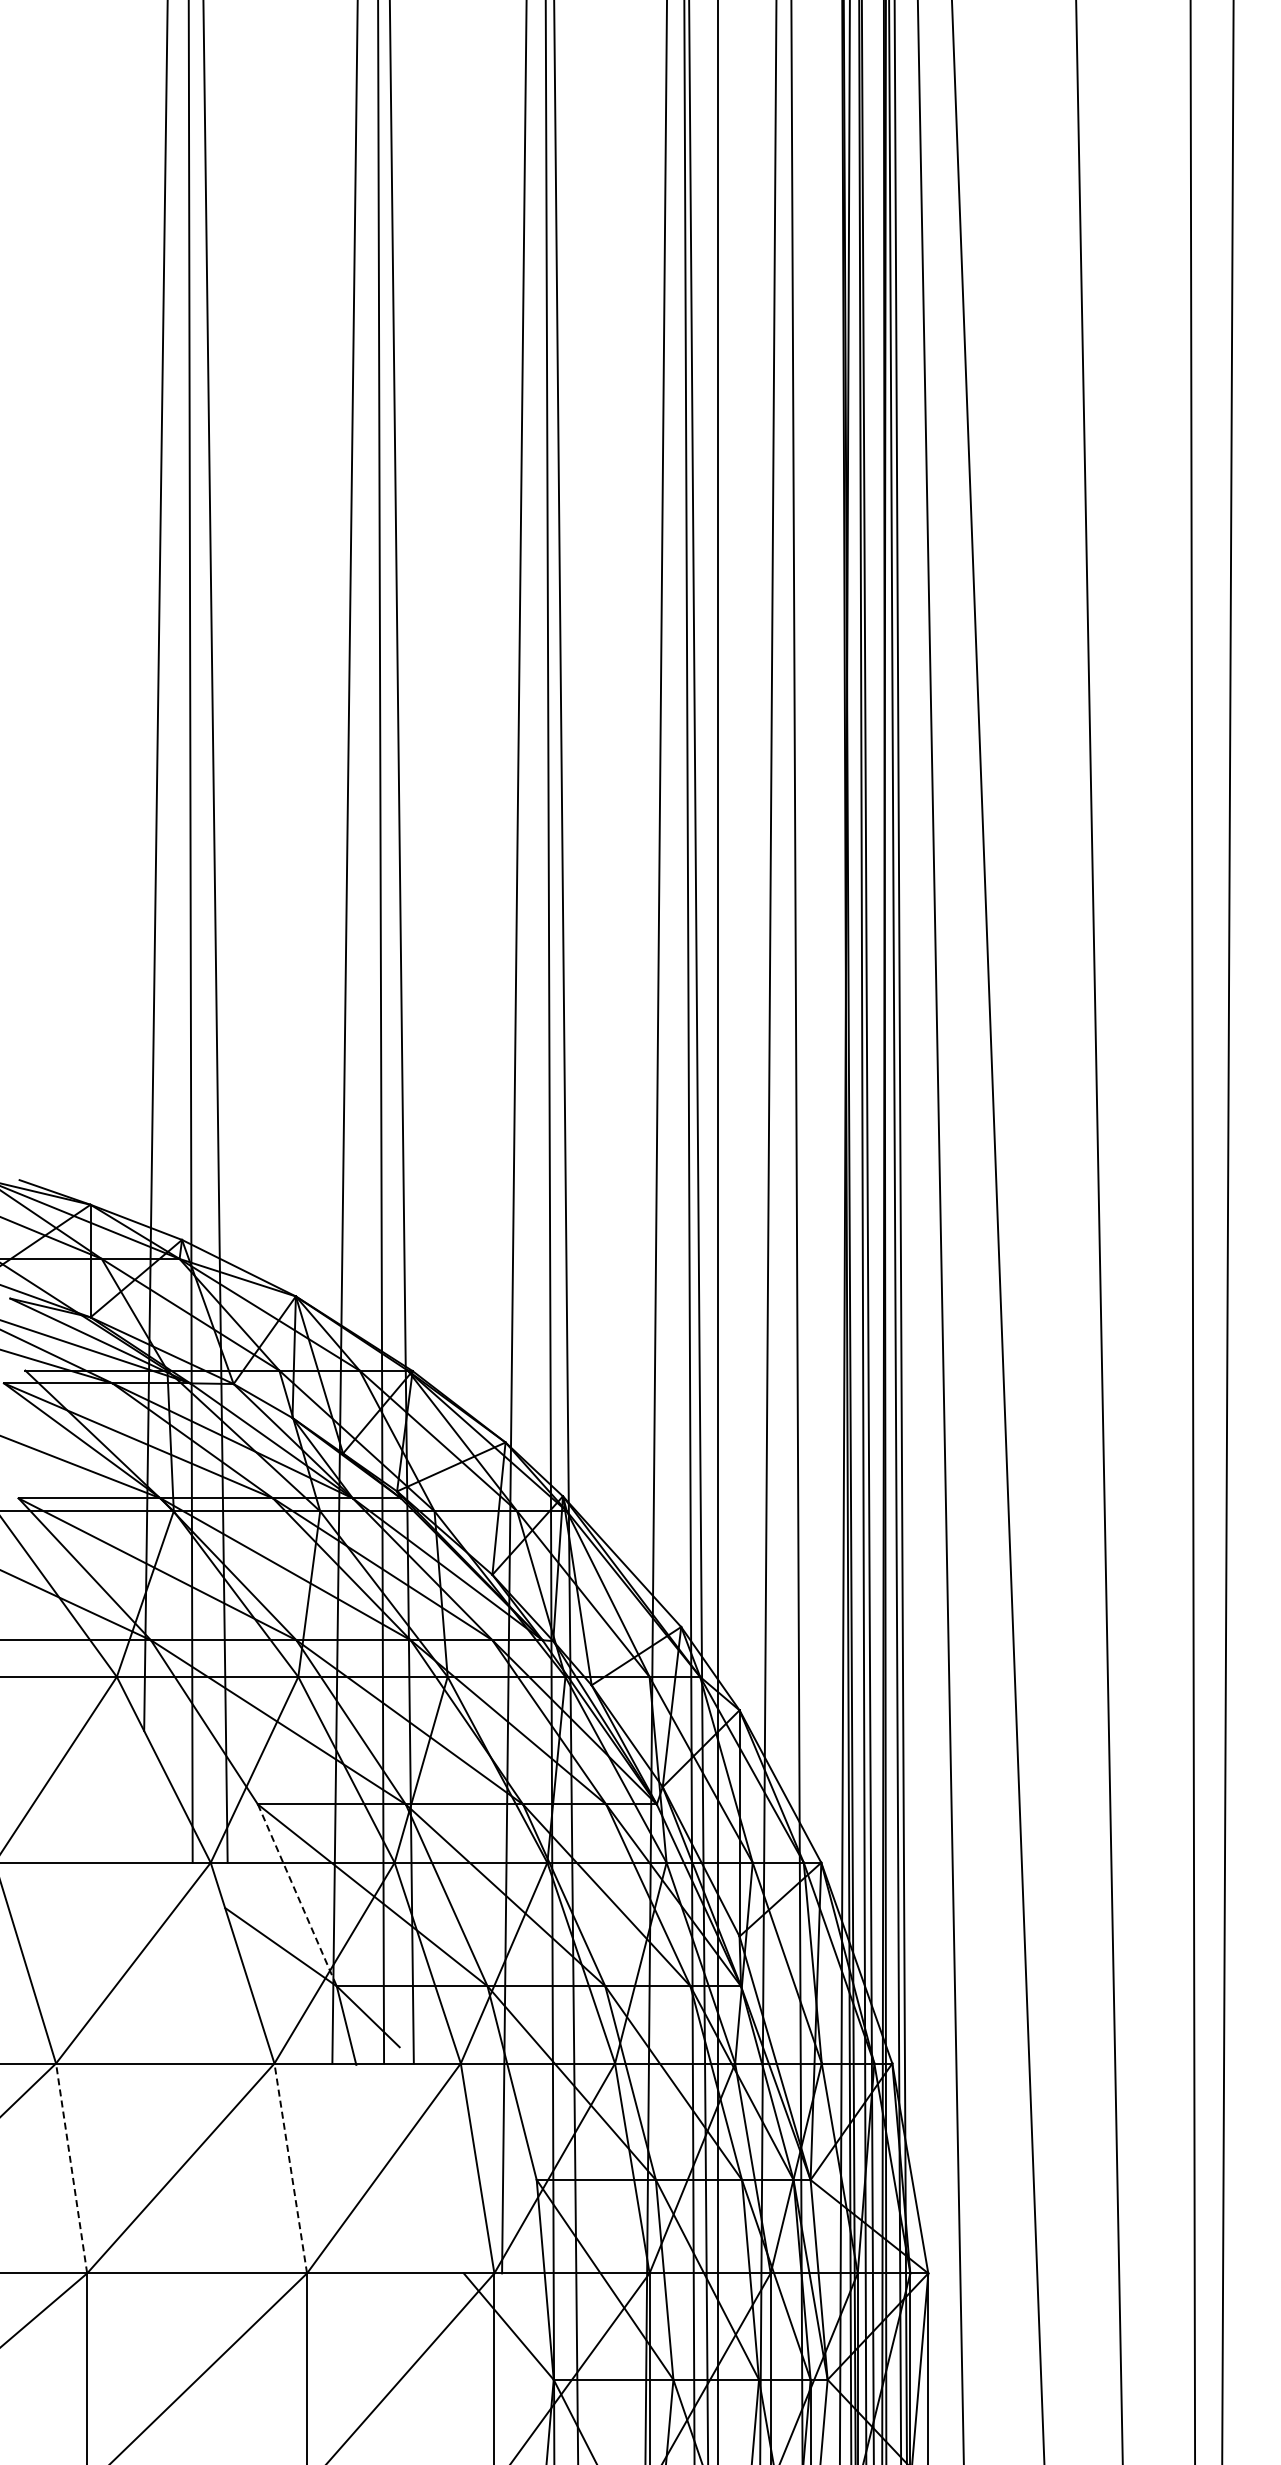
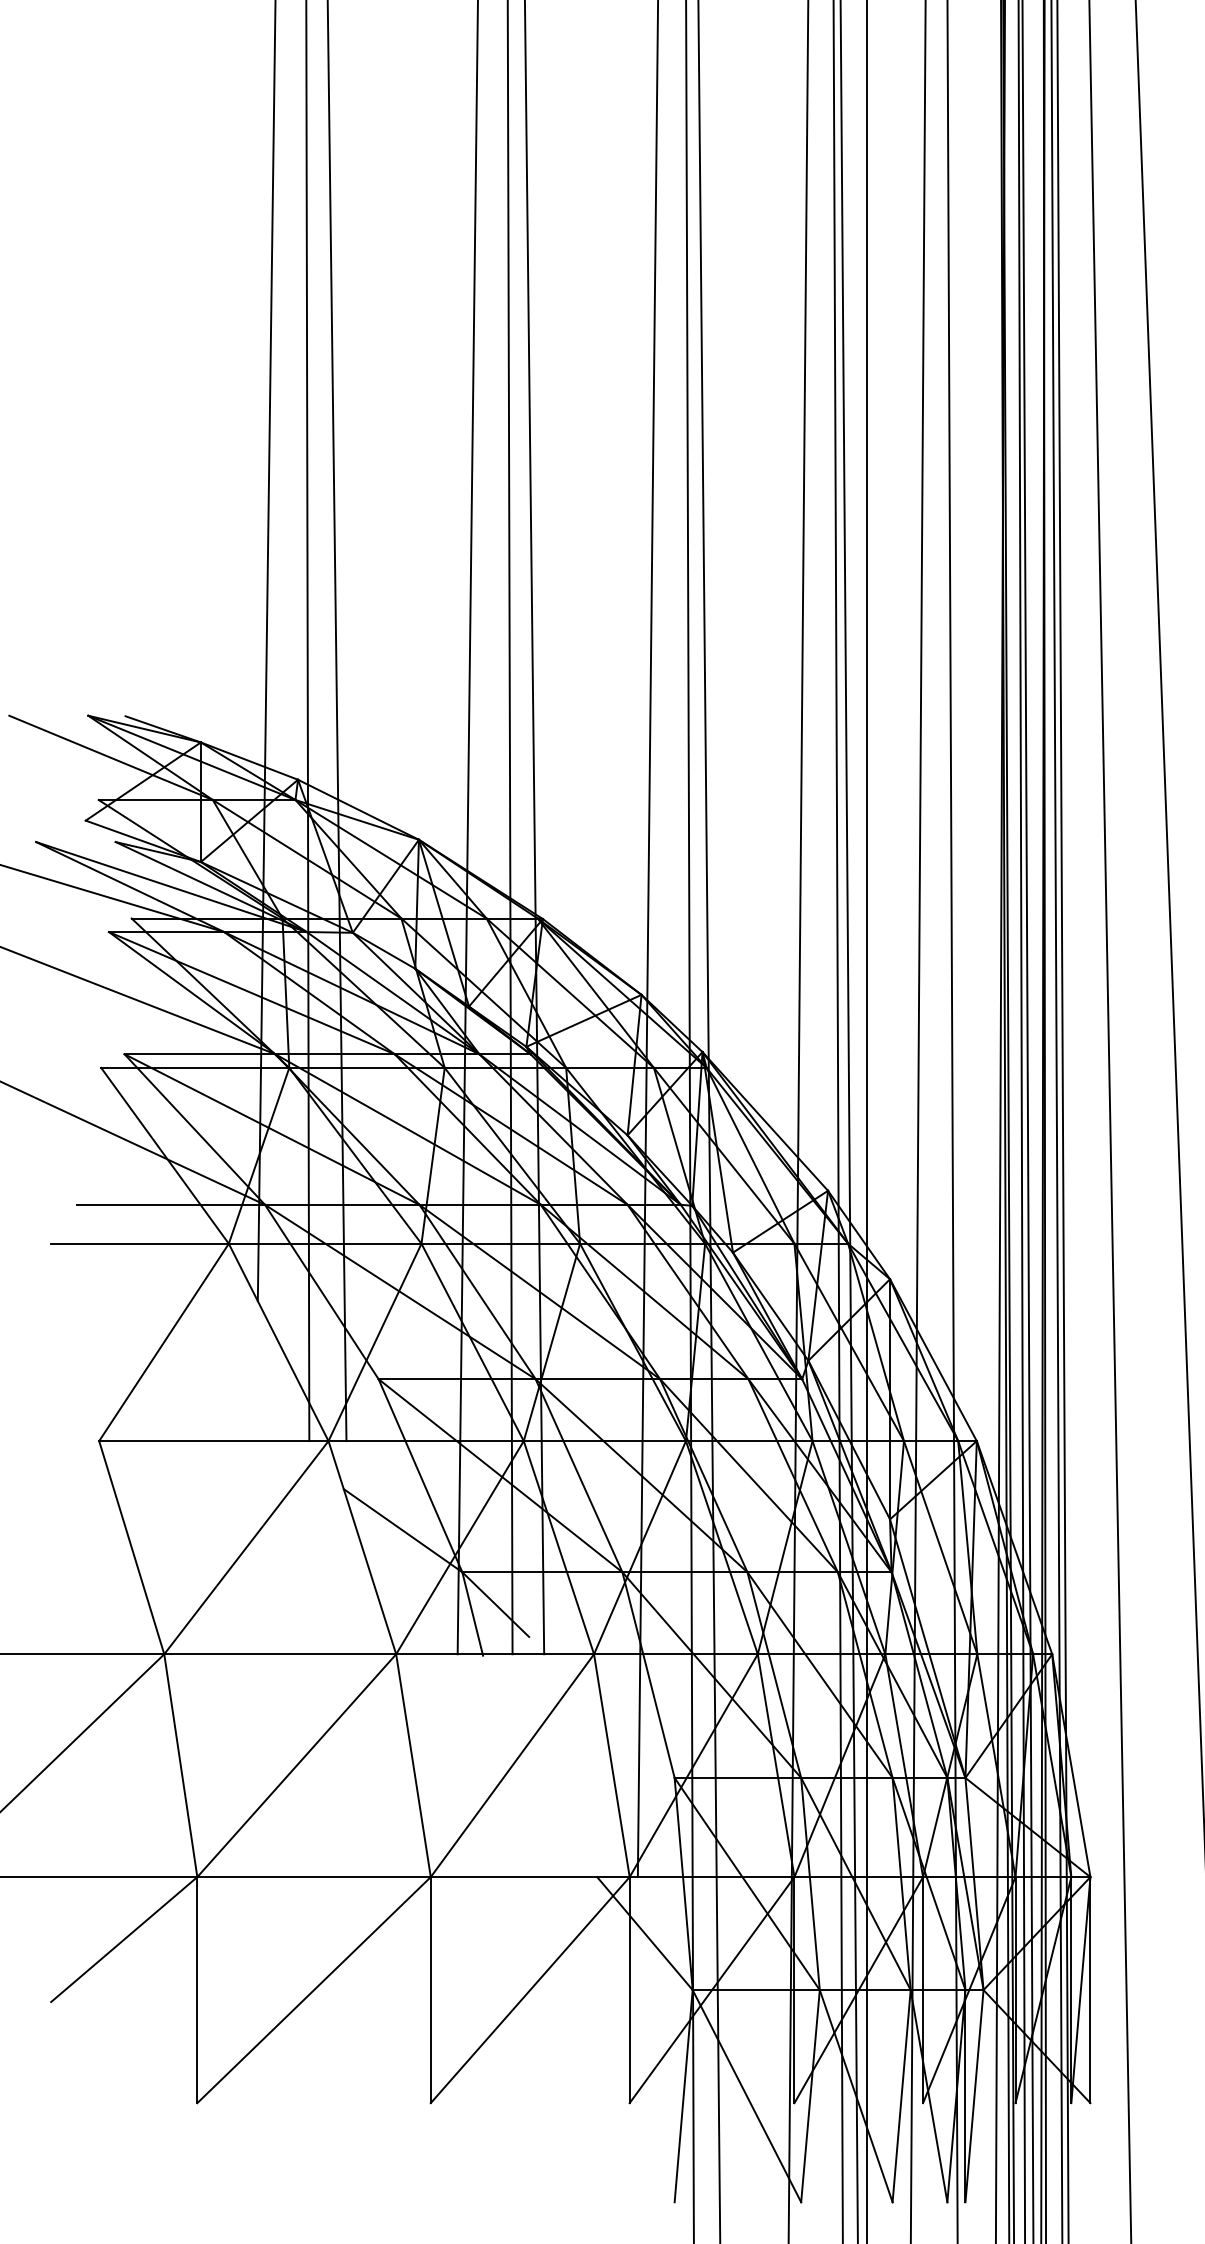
line: (297, 1895) -> (420, 1475), dashed -> solid
line: (71, 2167) -> (180, 1764), dashed -> solid
line: (290, 2167) -> (413, 1764), dashed -> solid

